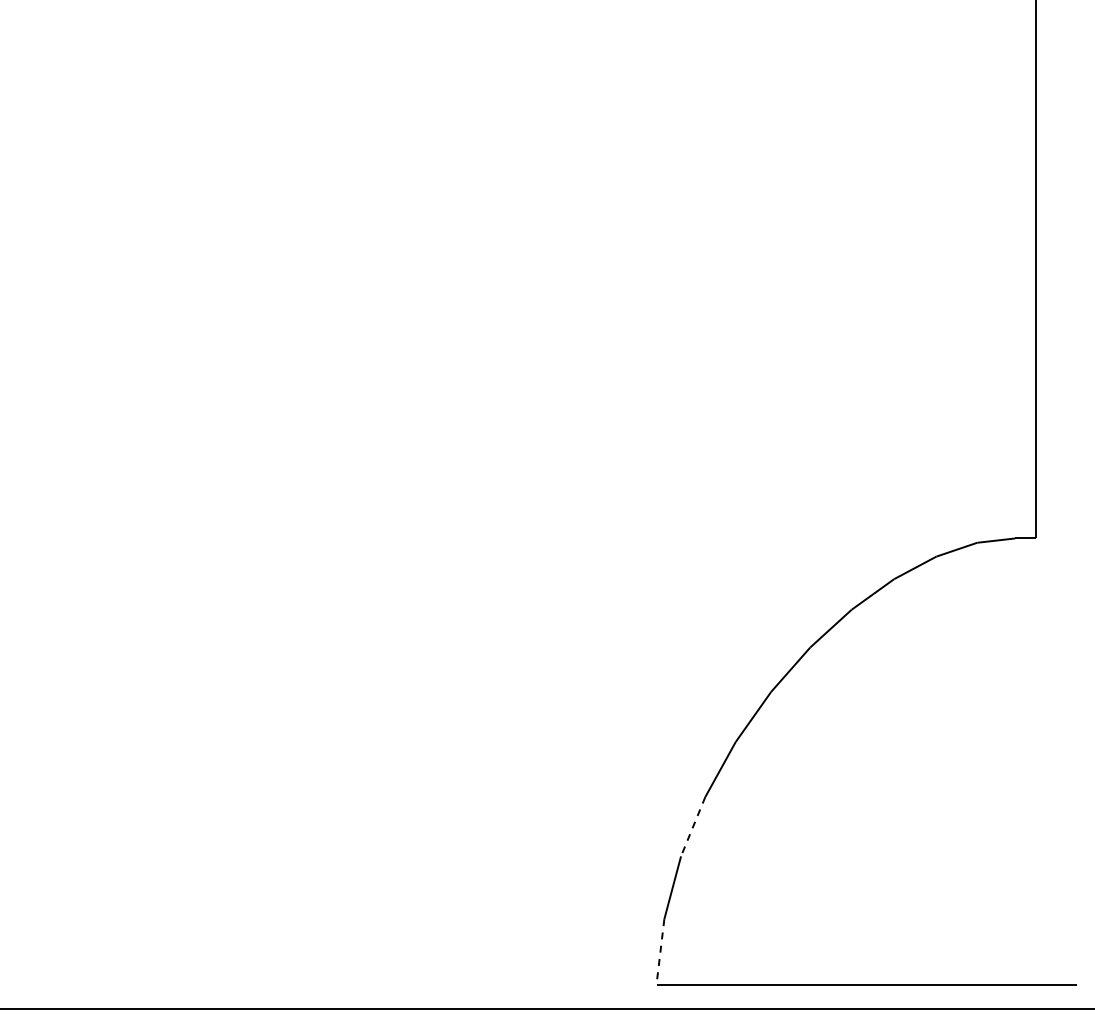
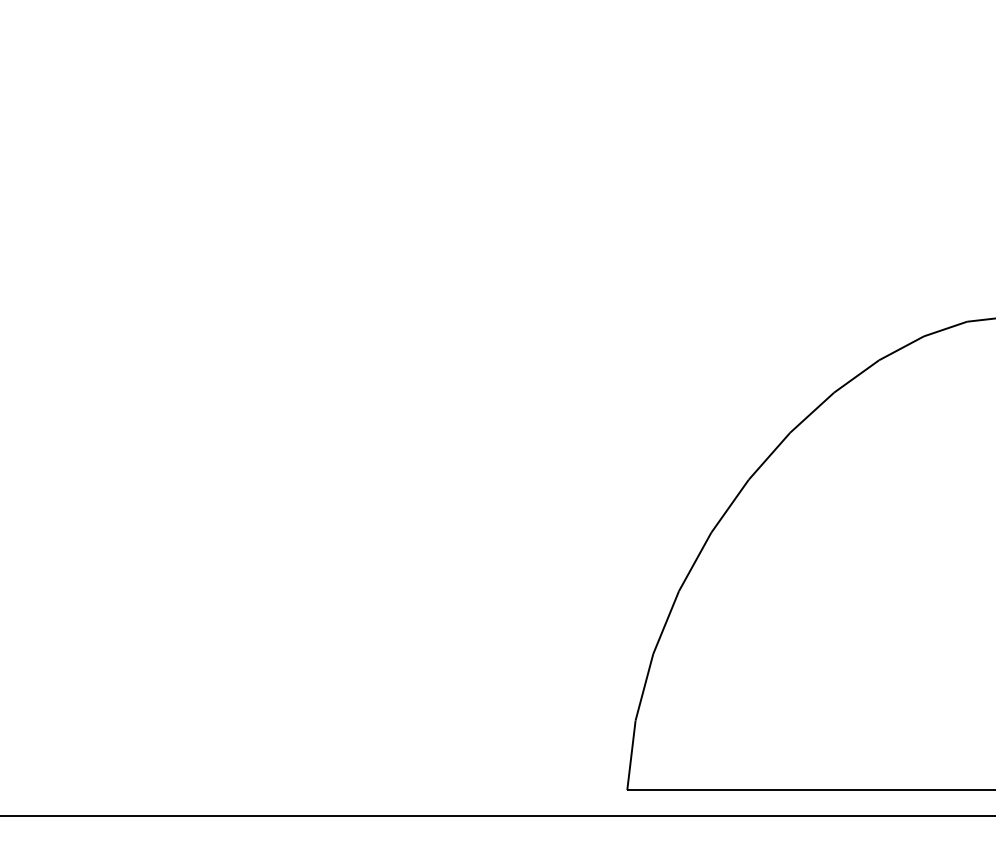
line: (693, 827) -> (666, 623), dashed -> solid
line: (660, 952) -> (631, 755), dashed -> solid

